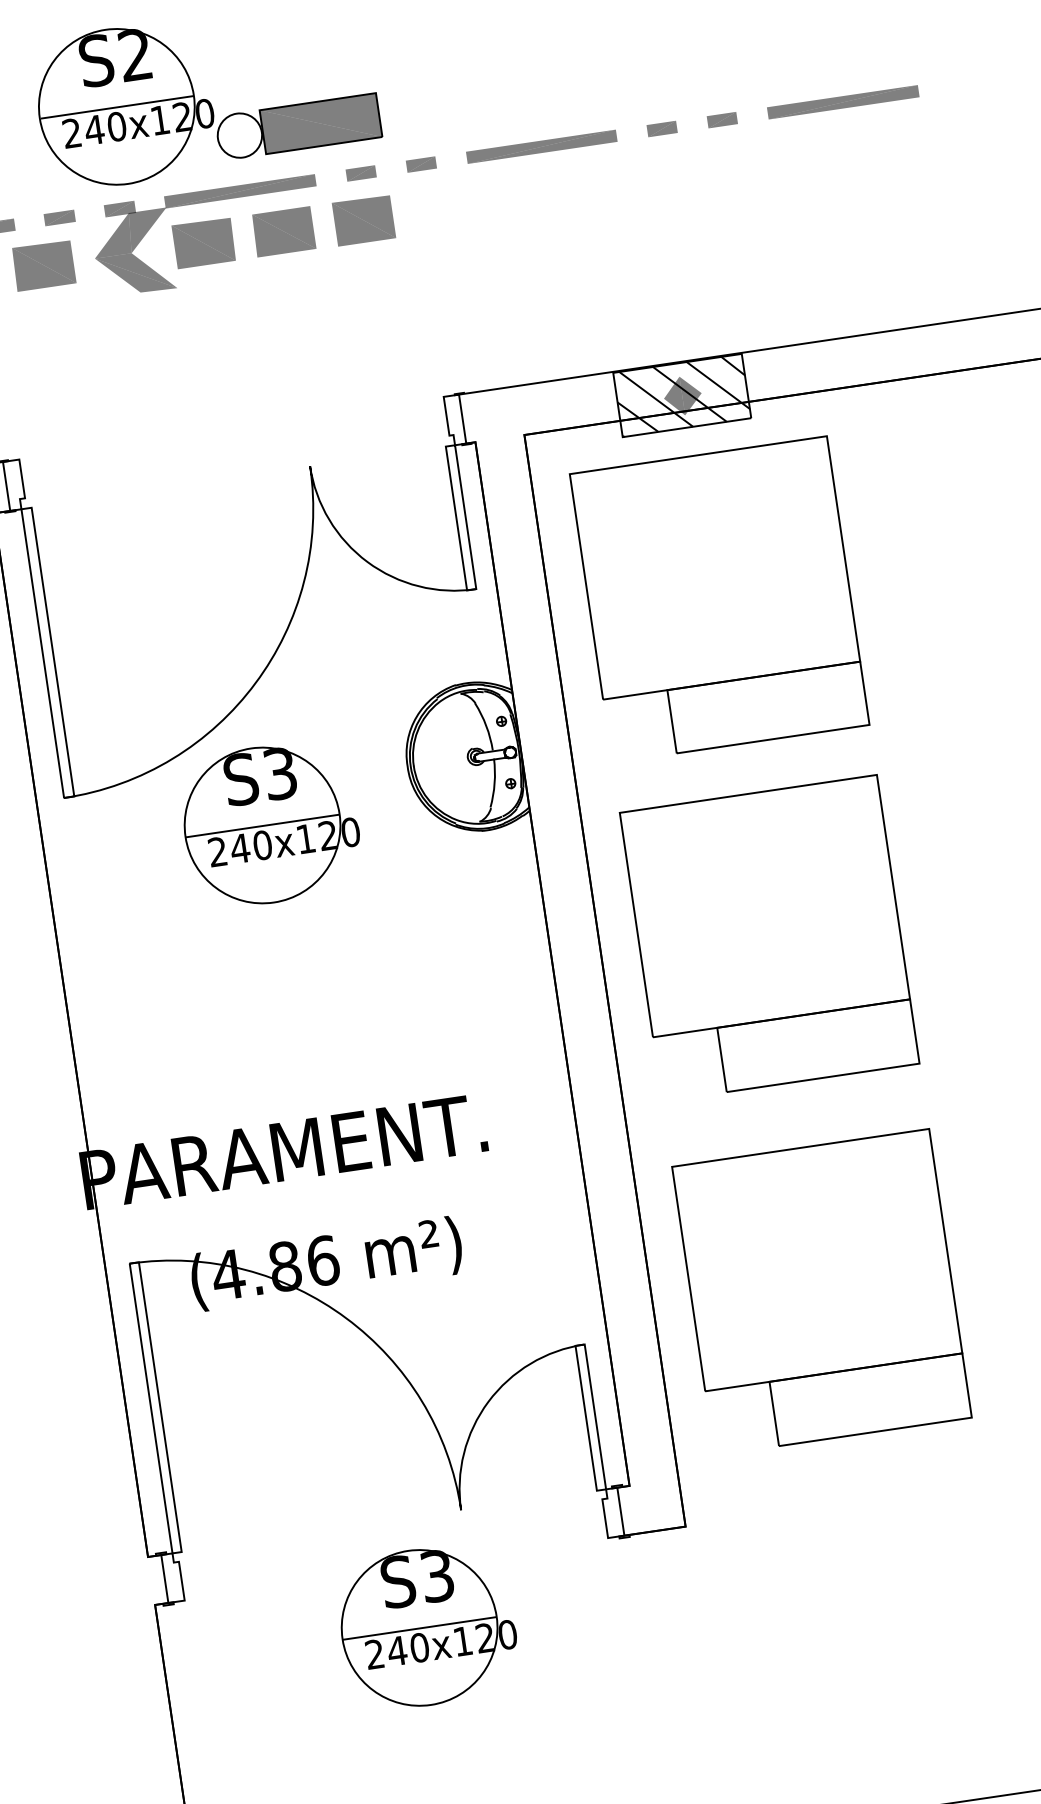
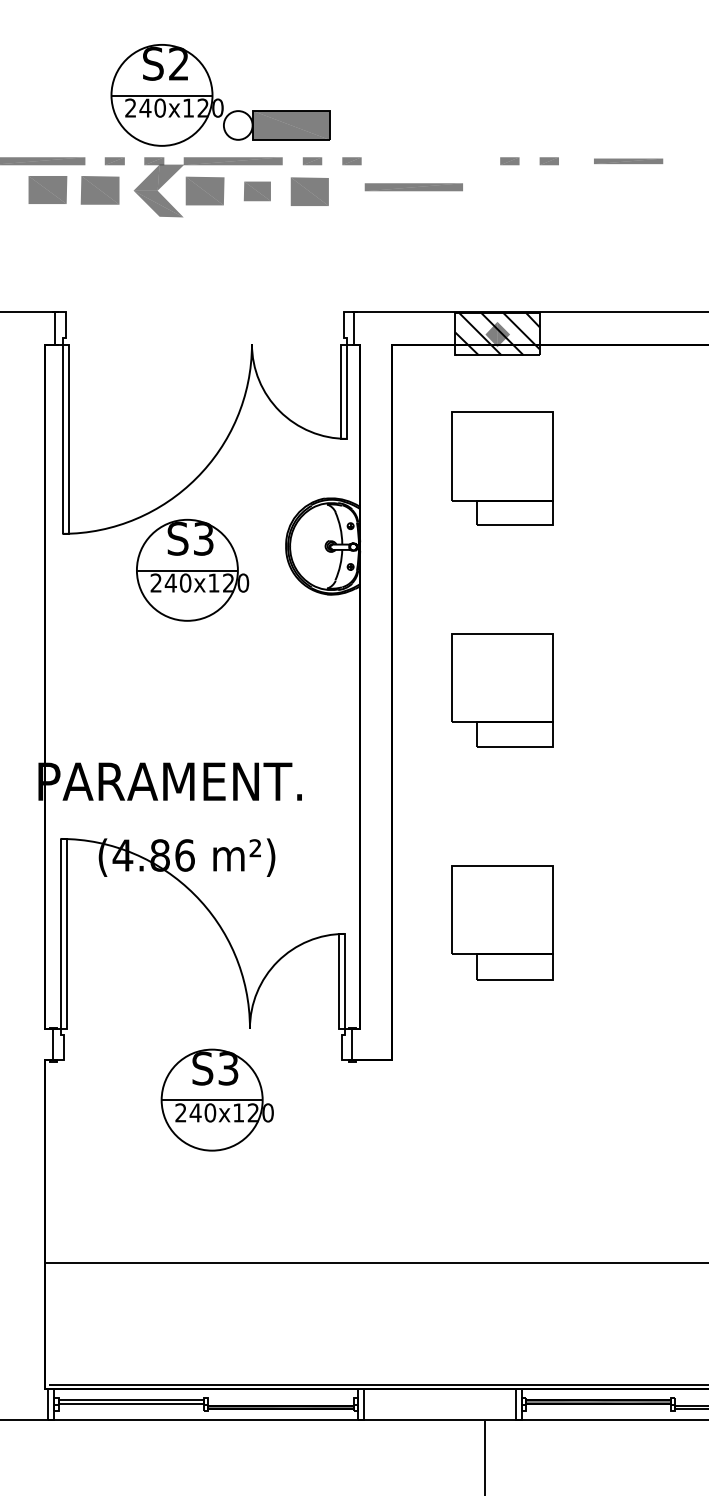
part: (843, 102) -> (628, 161), size x0.7
part: (541, 147) -> (413, 187), moved
part: (284, 231) -> (257, 191), size x0.7
part: (718, 599) -> (501, 468), size x0.6
part: (768, 938) -> (501, 690), size x0.6
part: (820, 1291) -> (501, 922), size x0.6

